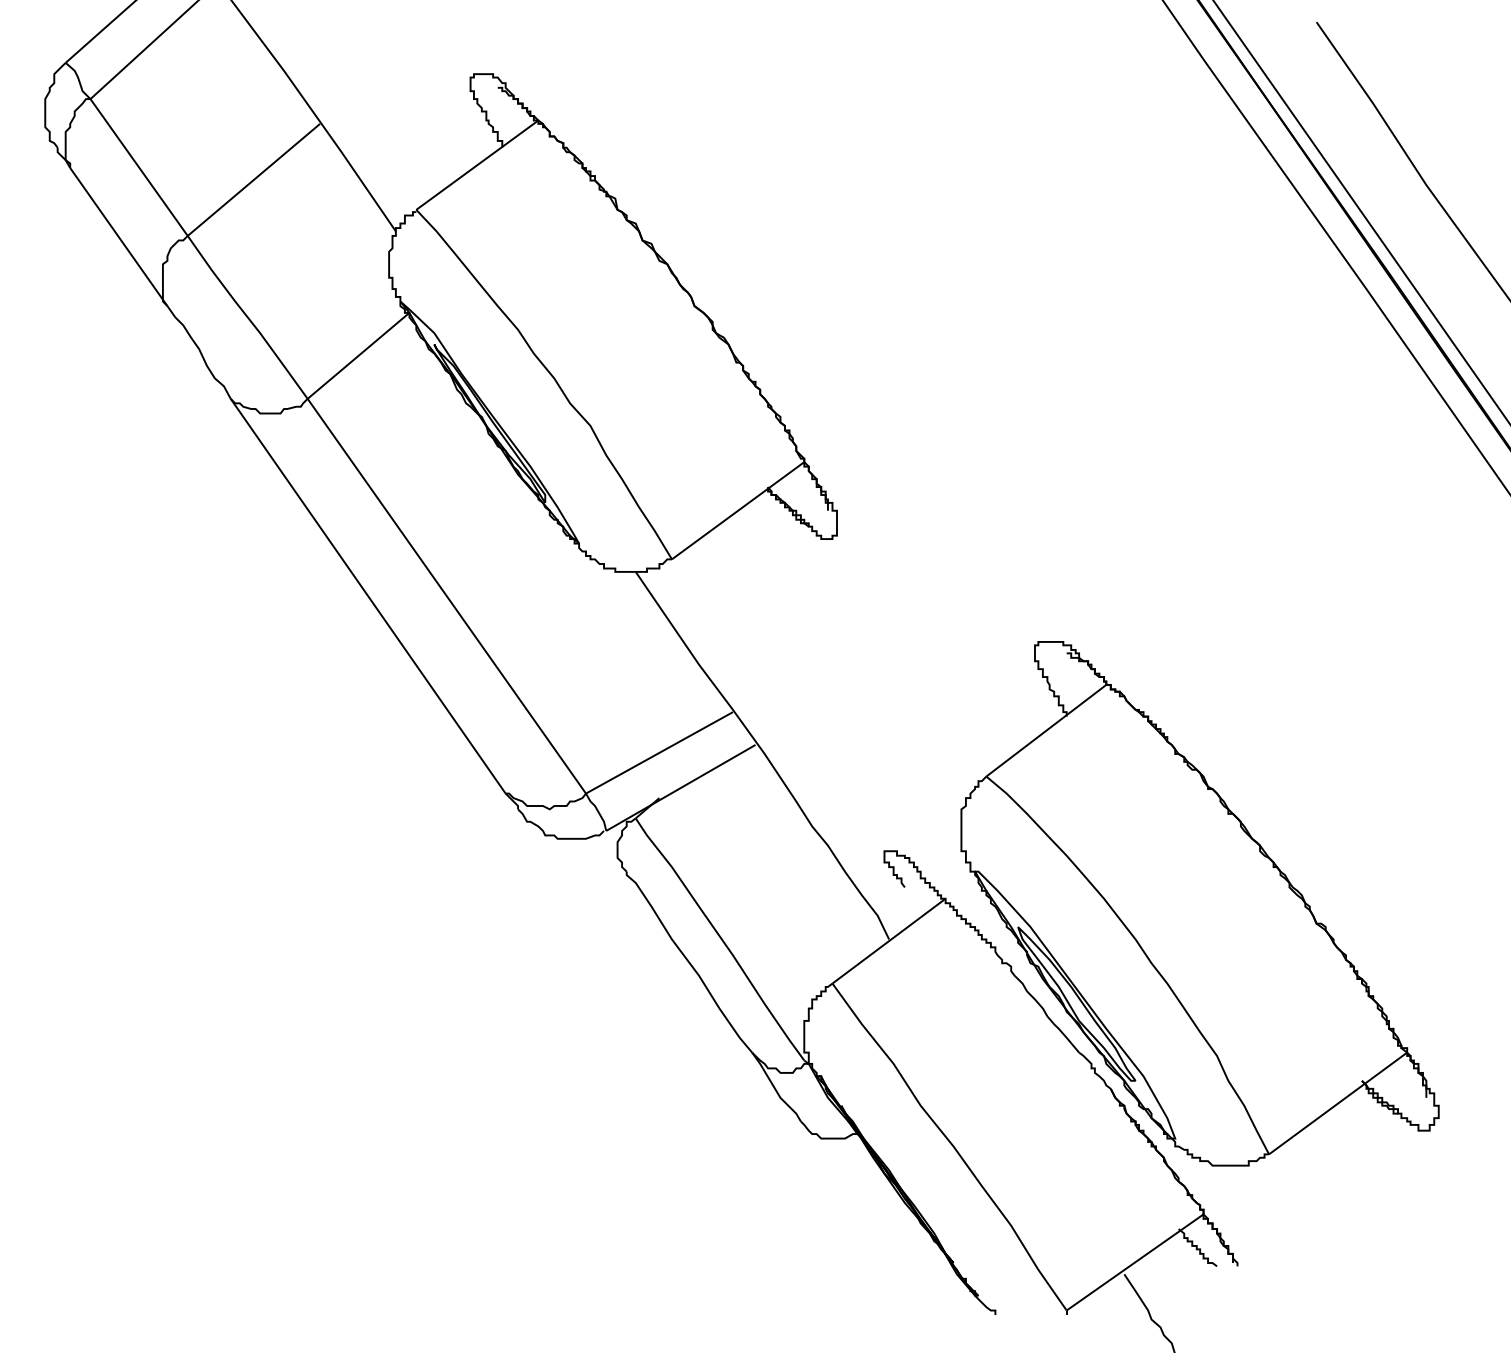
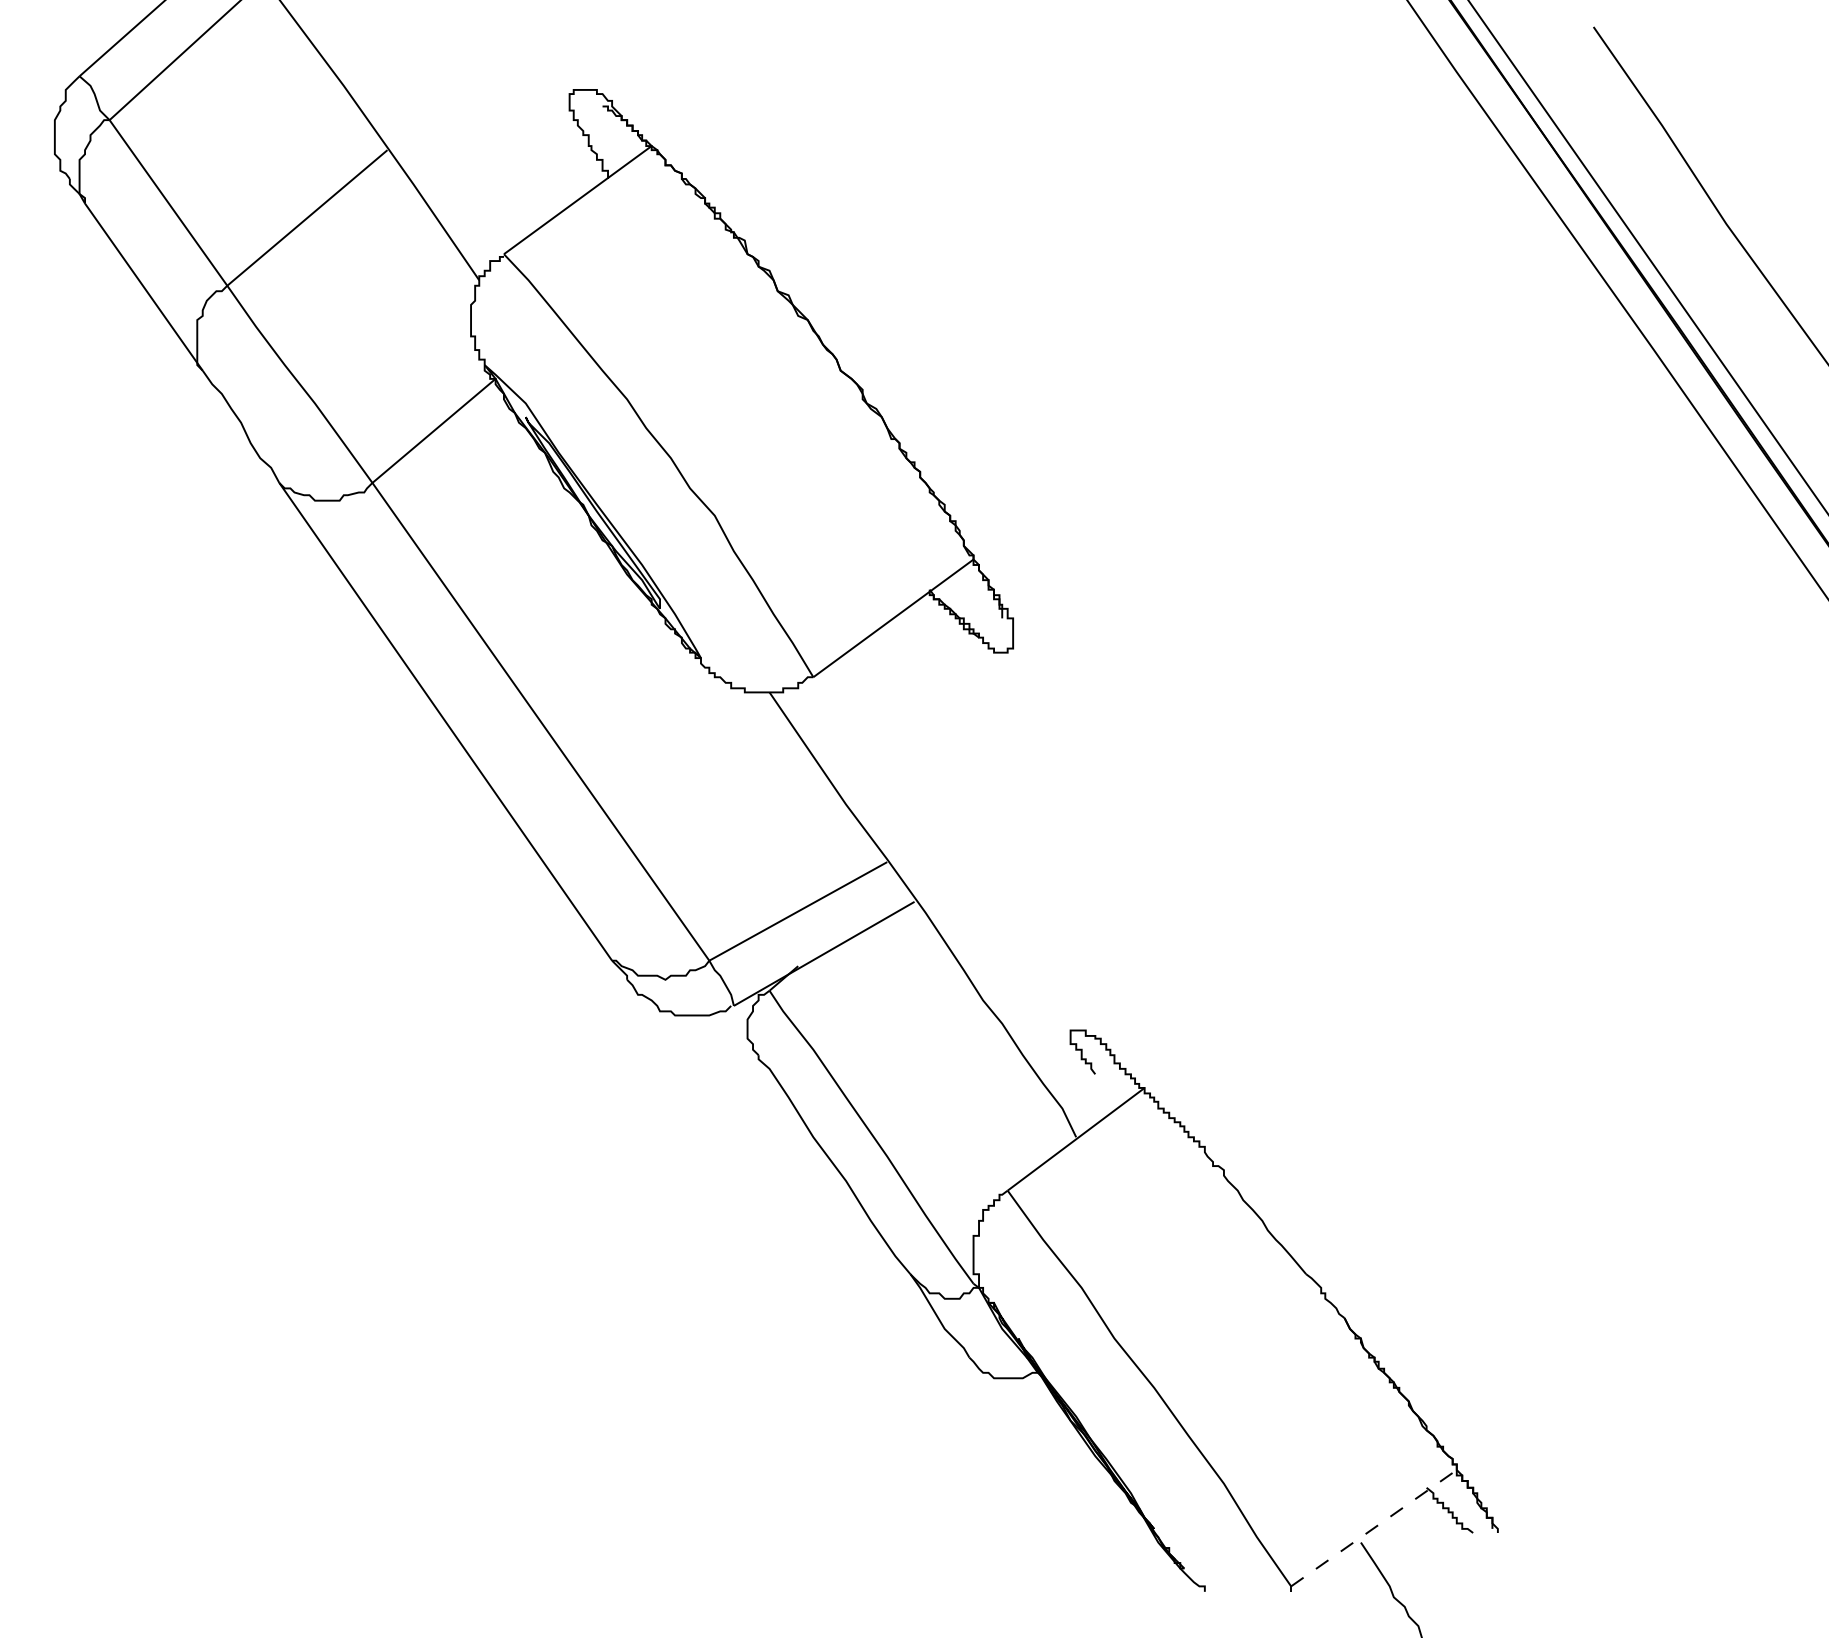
part: (1199, 903) -> (1452, 1093), removed
line: (1135, 1261) -> (1374, 1527), solid -> dashed

